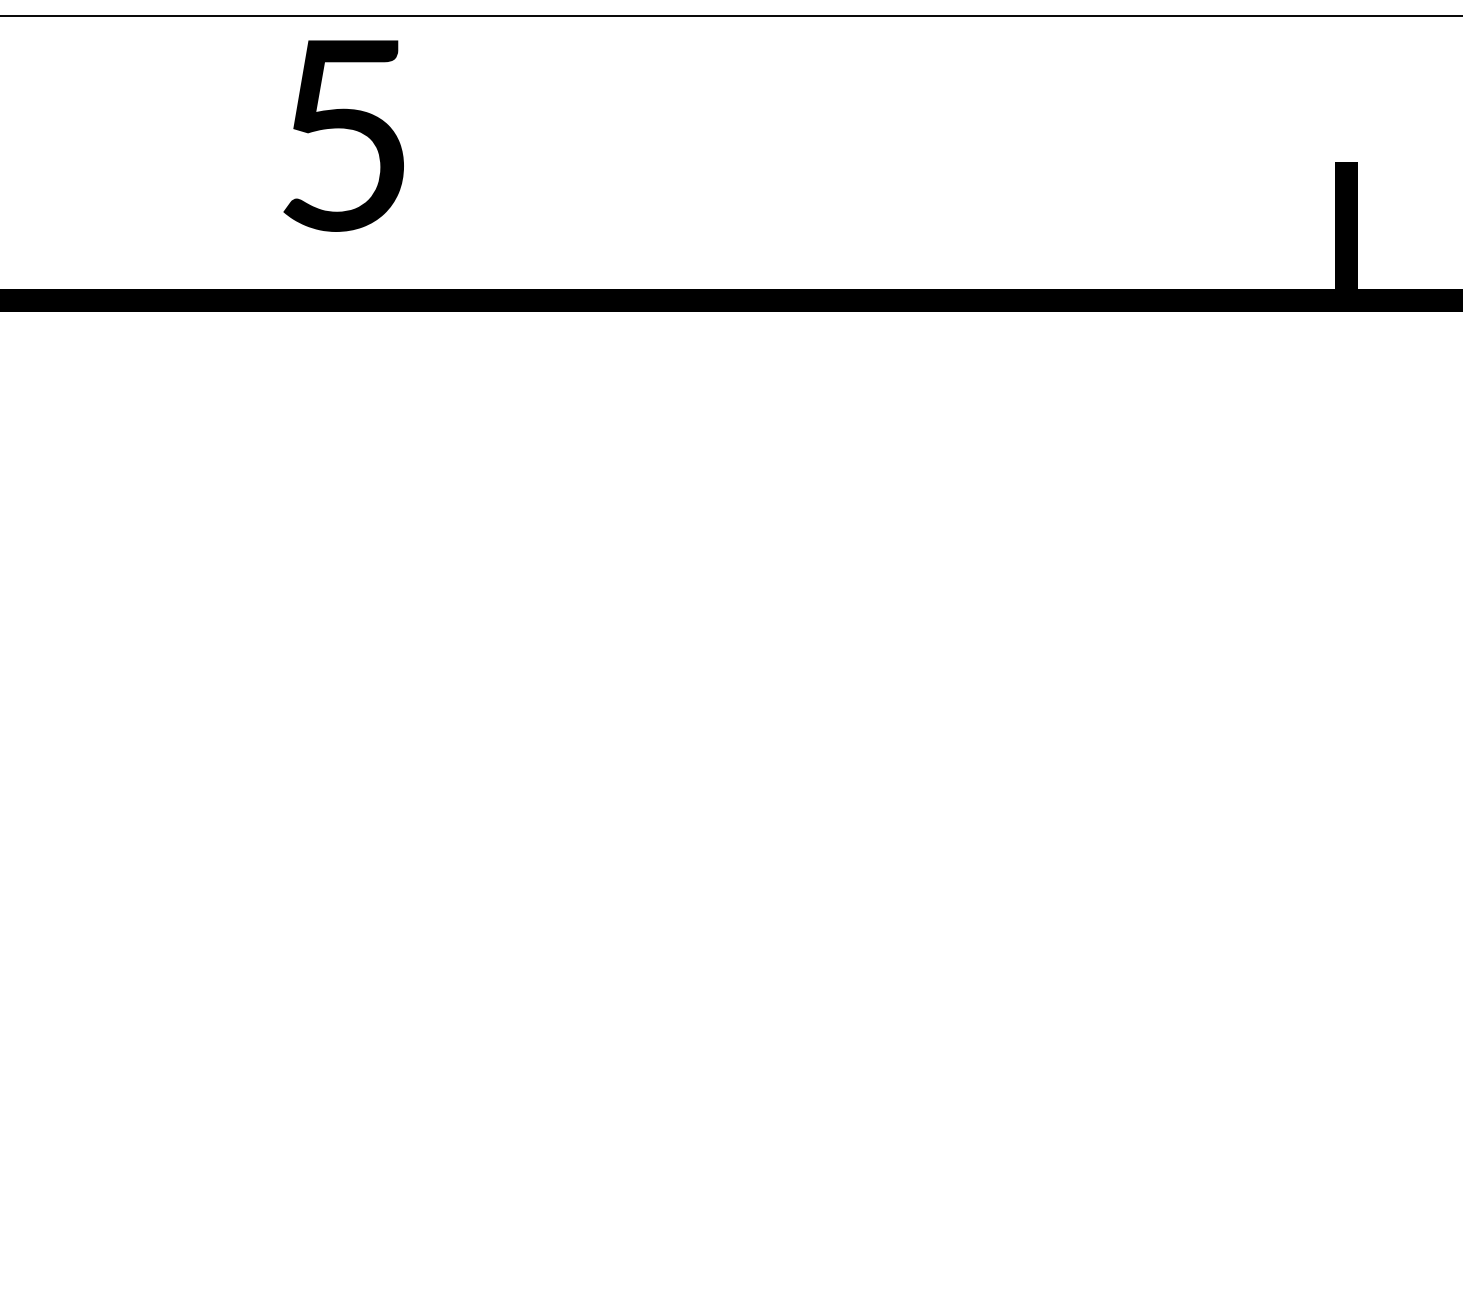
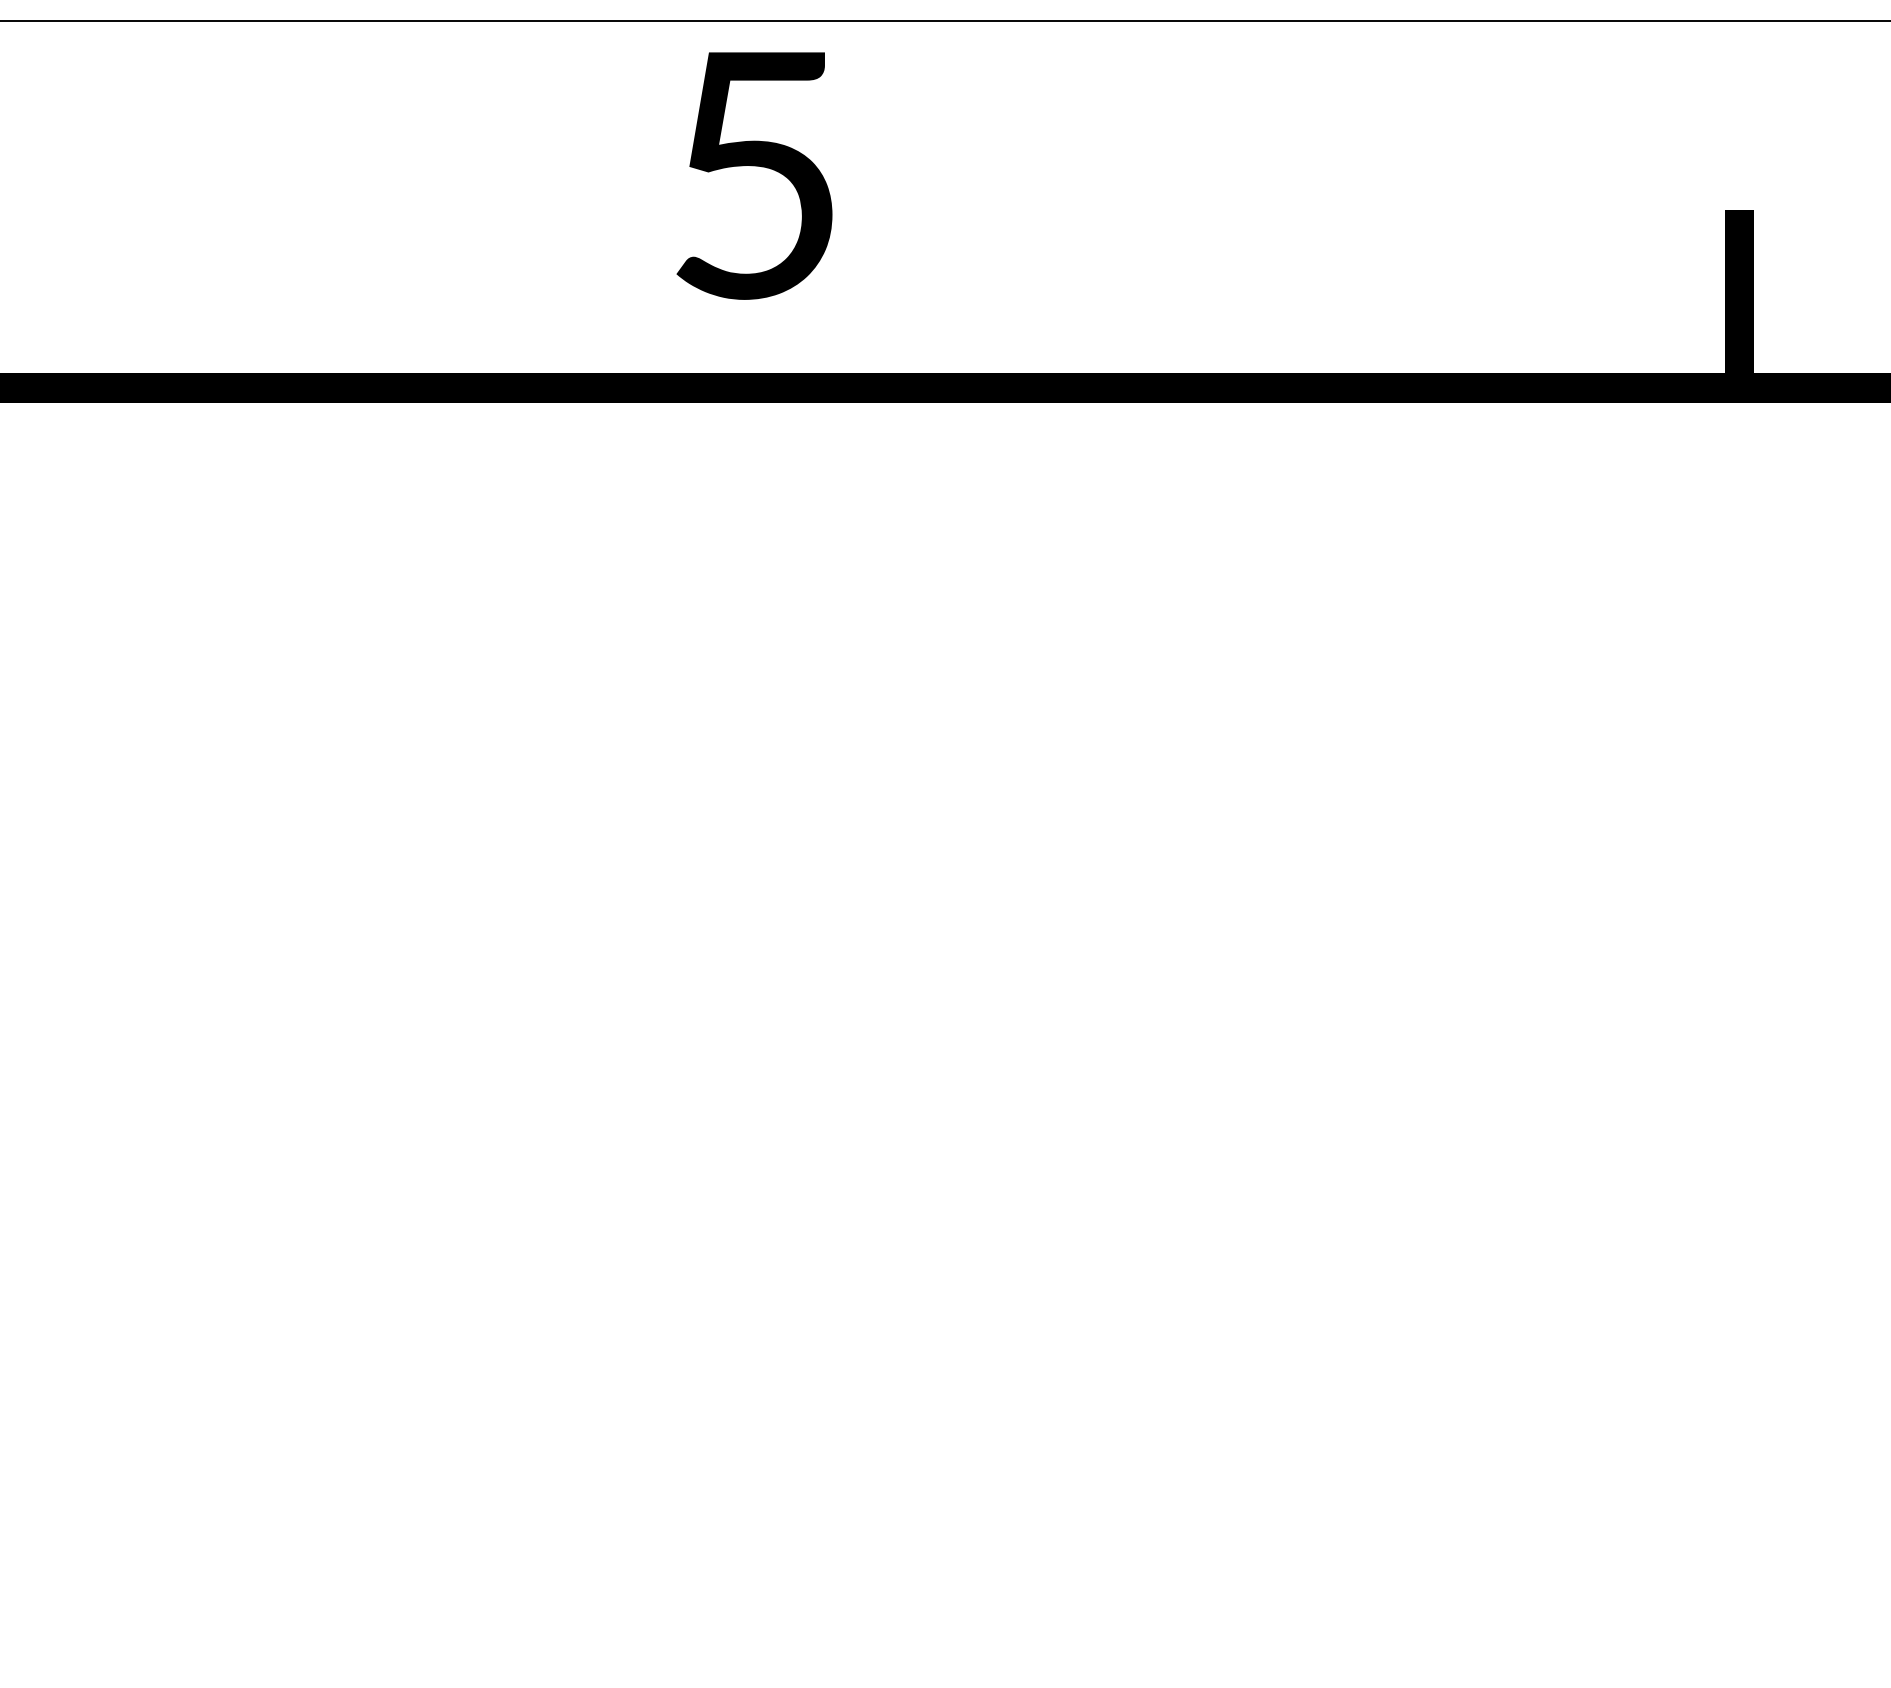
text: (343, 135) -> (754, 175), moved

